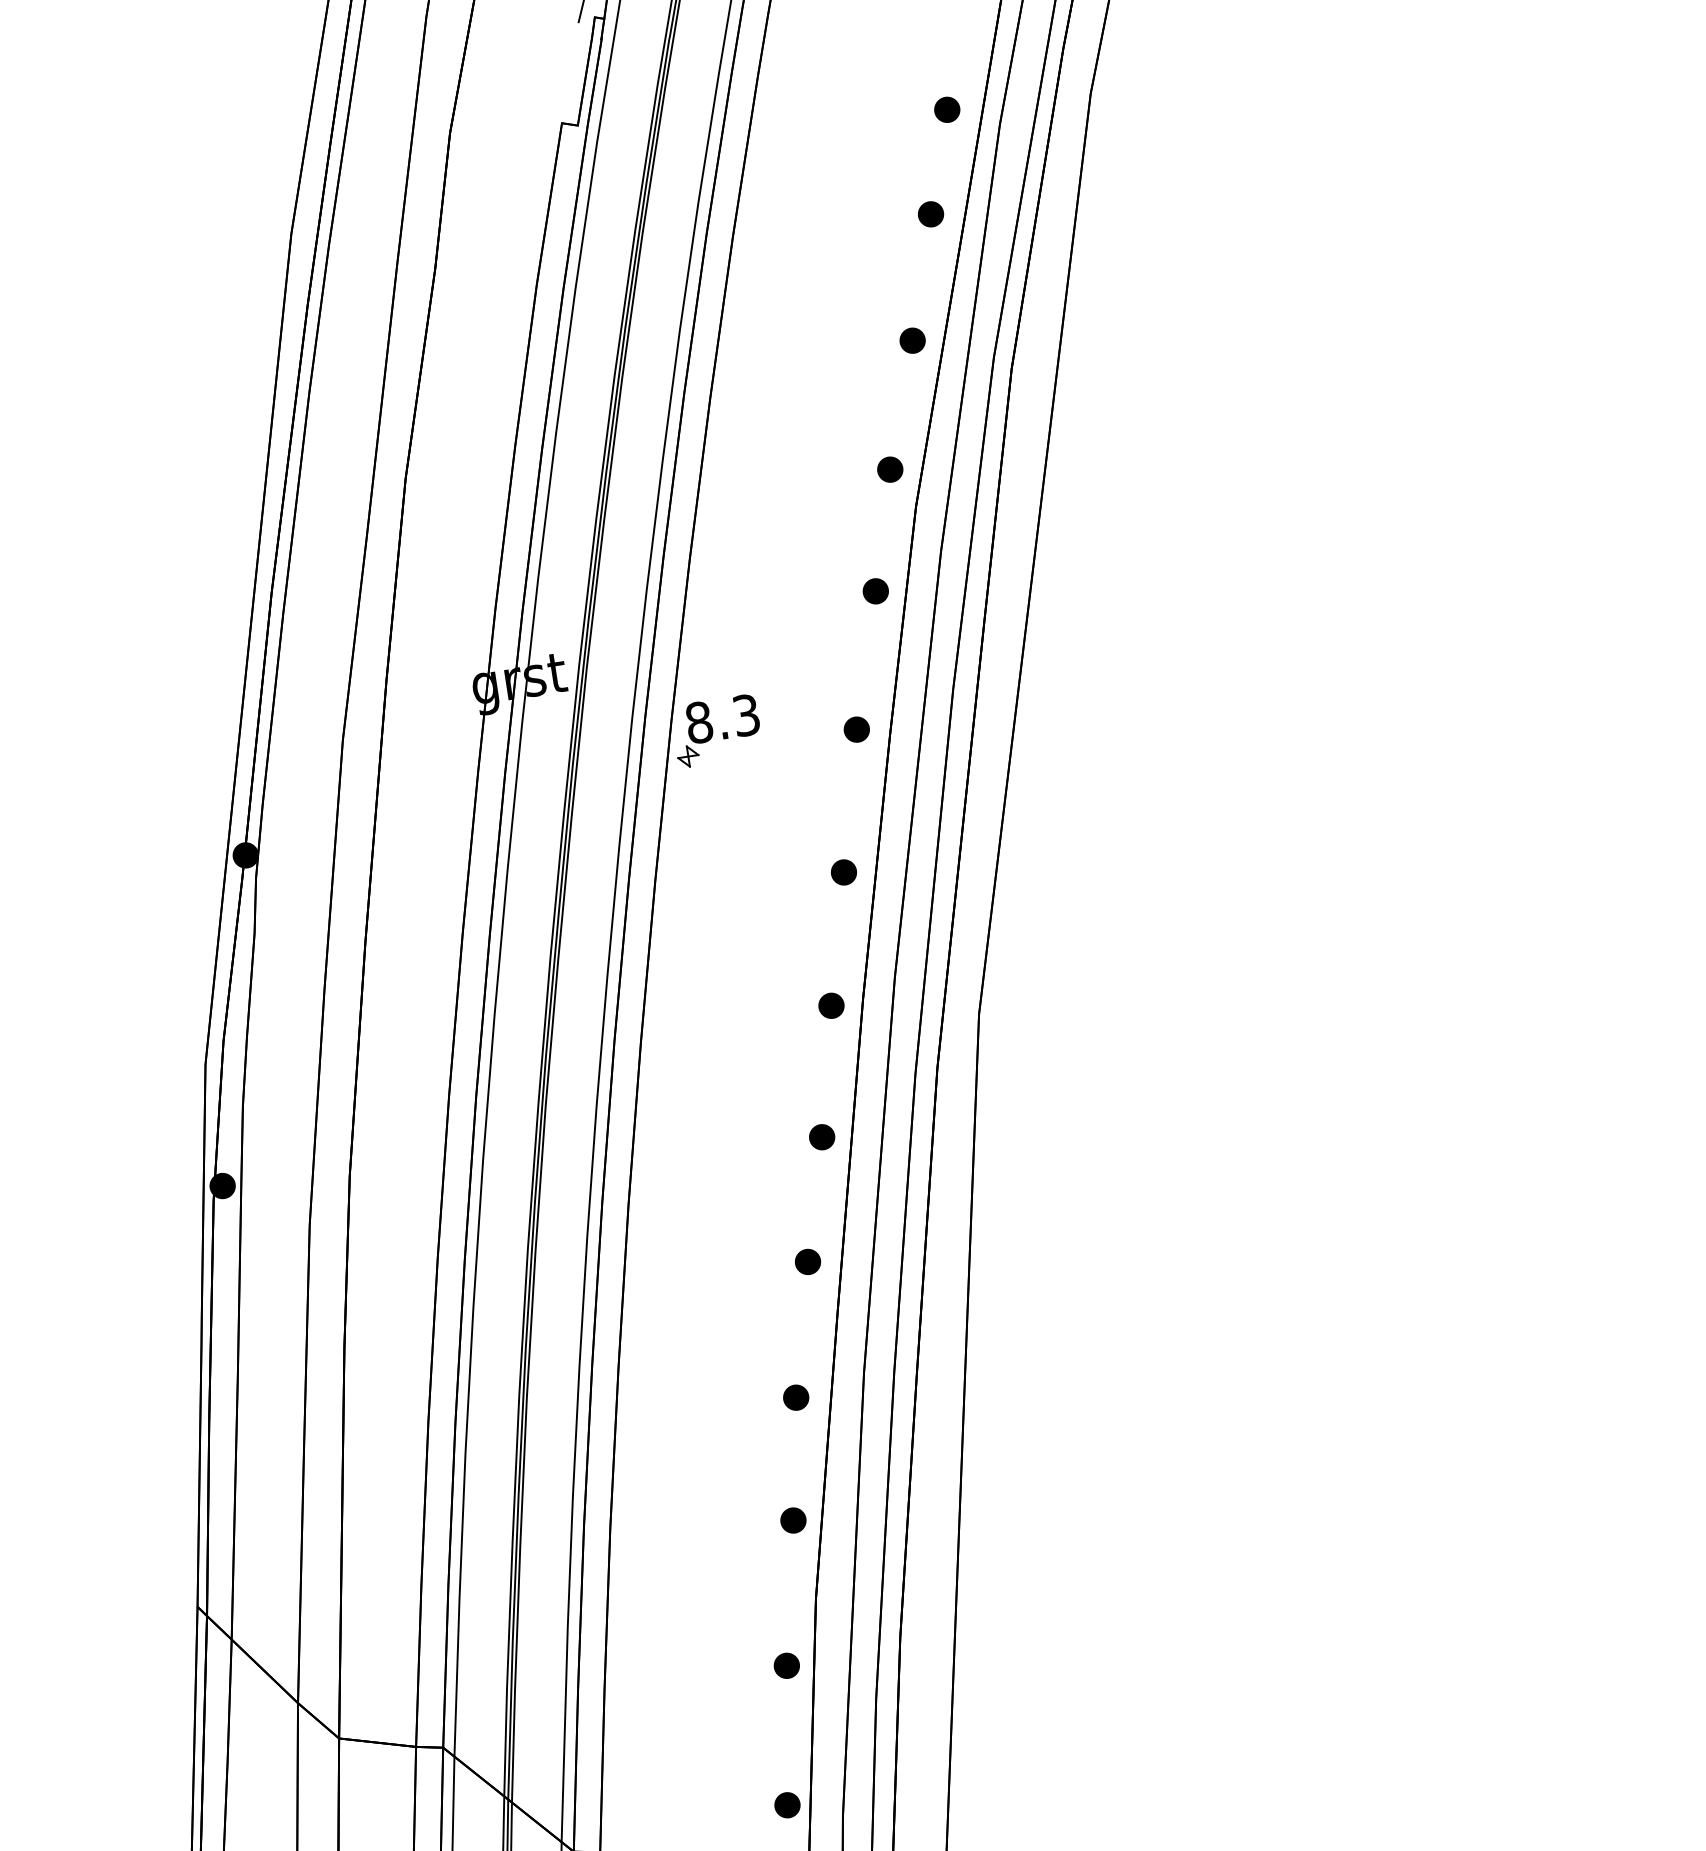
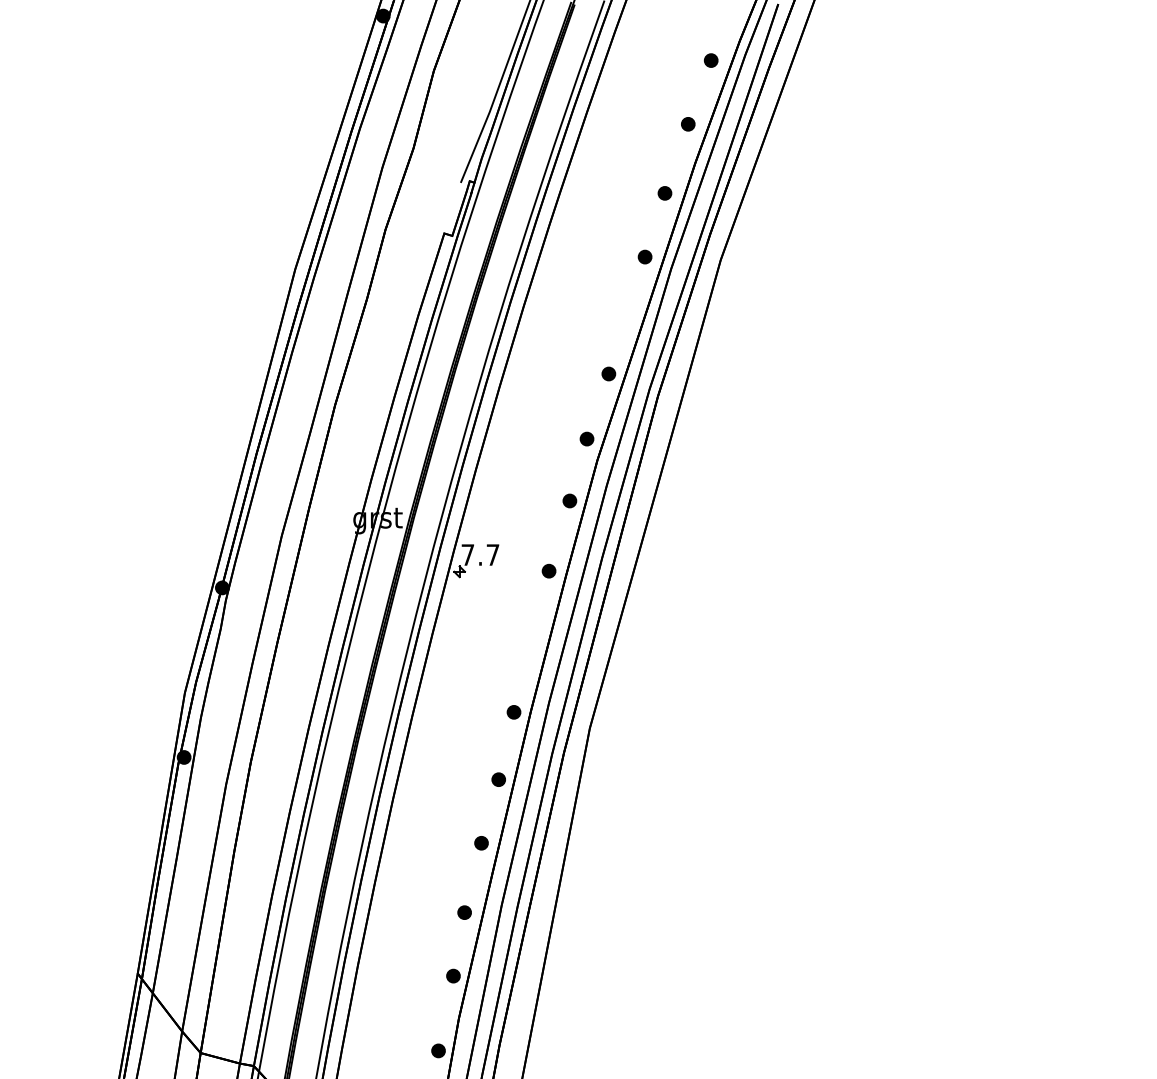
part: (931, 213) -> (628, 309), removed
text: (723, 719) -> (480, 555), 8.3 -> 7.7
part: (842, 871) -> (530, 643), removed

